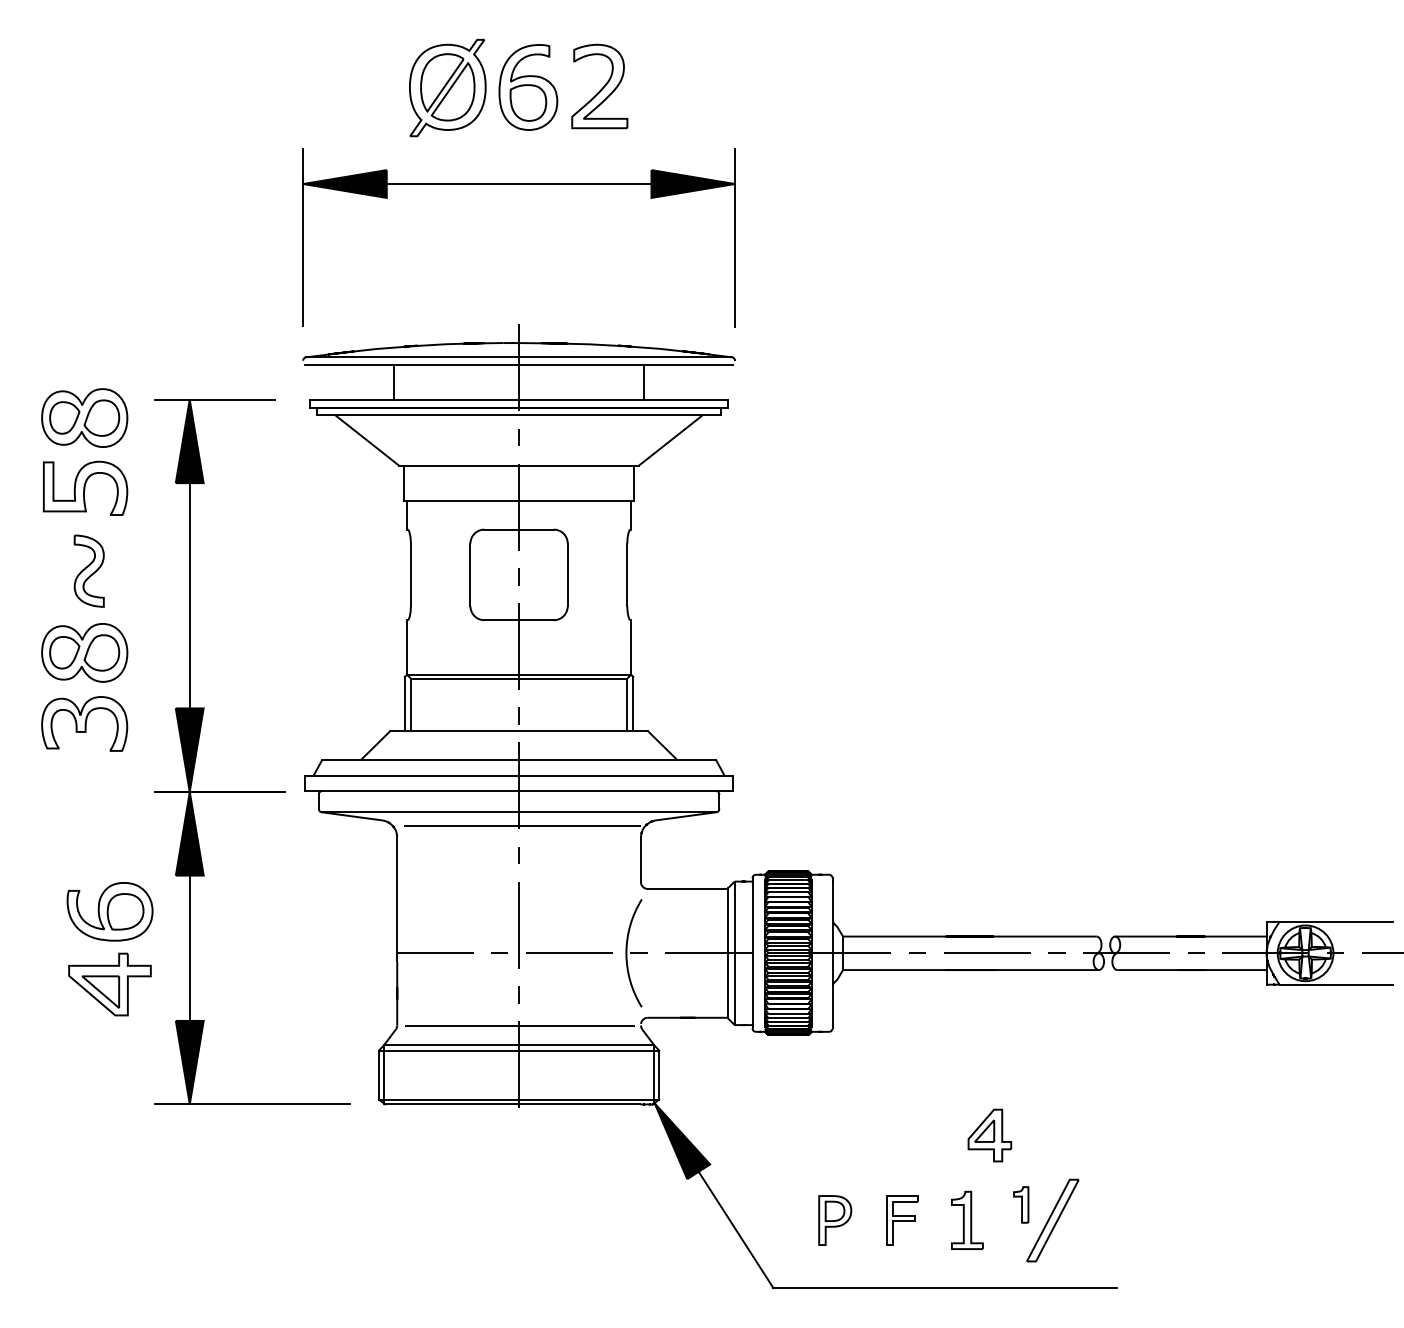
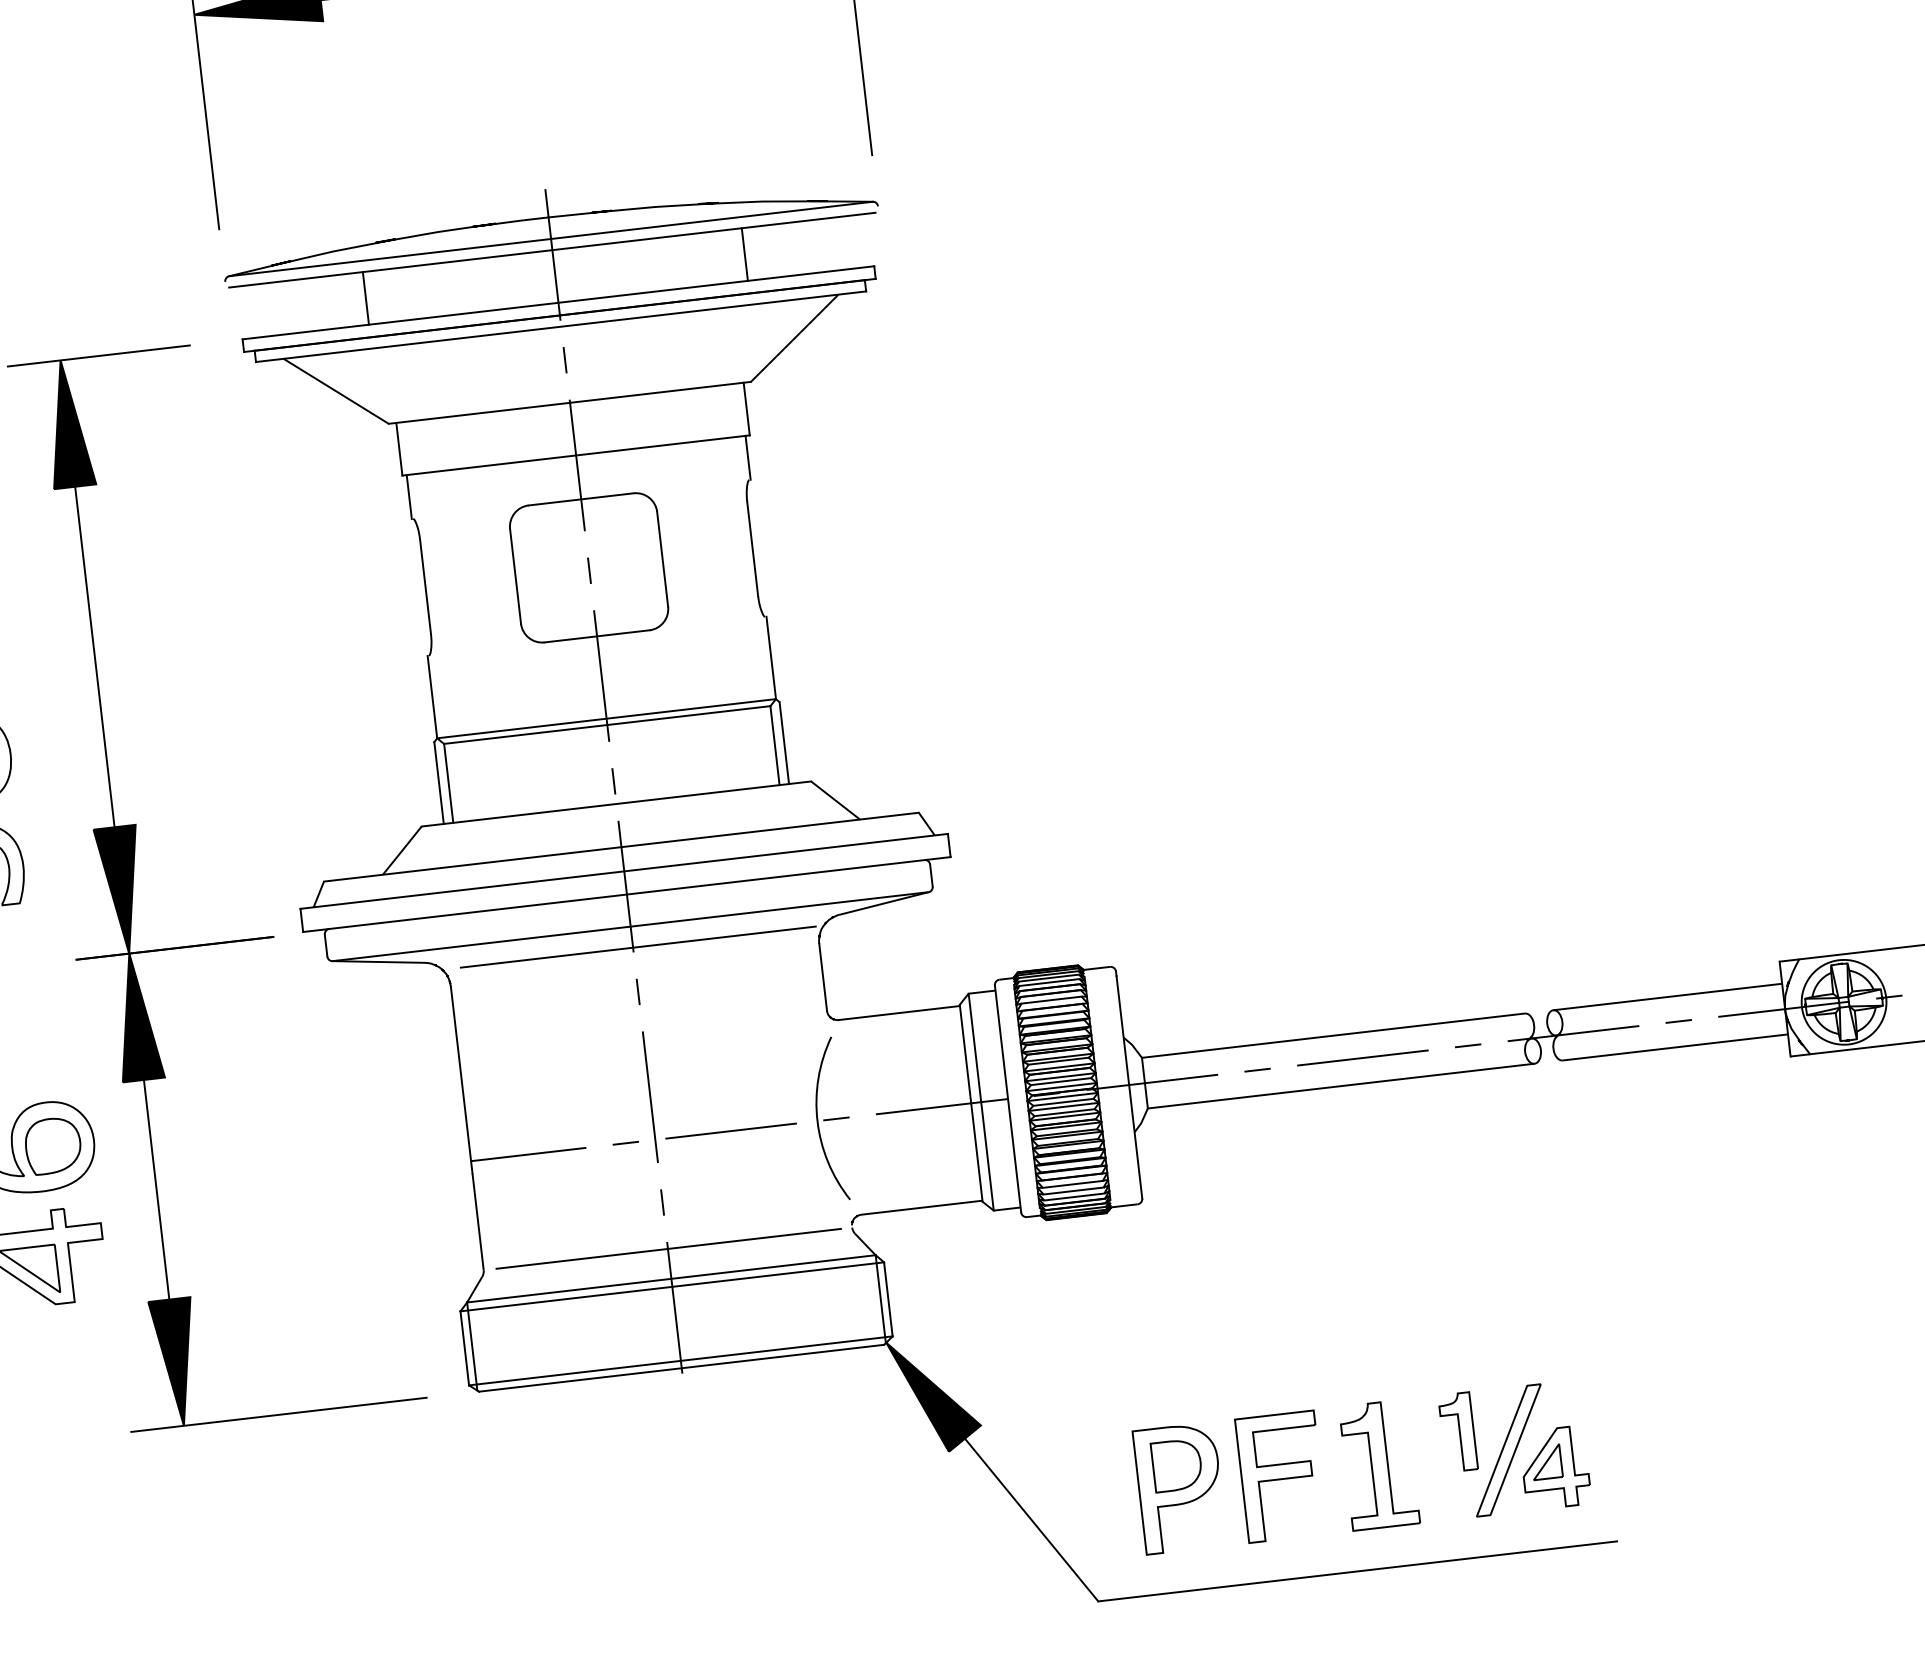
part: (989, 1135) -> (1554, 1467), moved
part: (1021, 1204) -> (1458, 1431), size x1.43
part: (834, 1220) -> (1178, 1488), size x1.67
part: (902, 1220) -> (1281, 1476), size x1.67
part: (967, 1220) -> (1379, 1465), size x1.43

